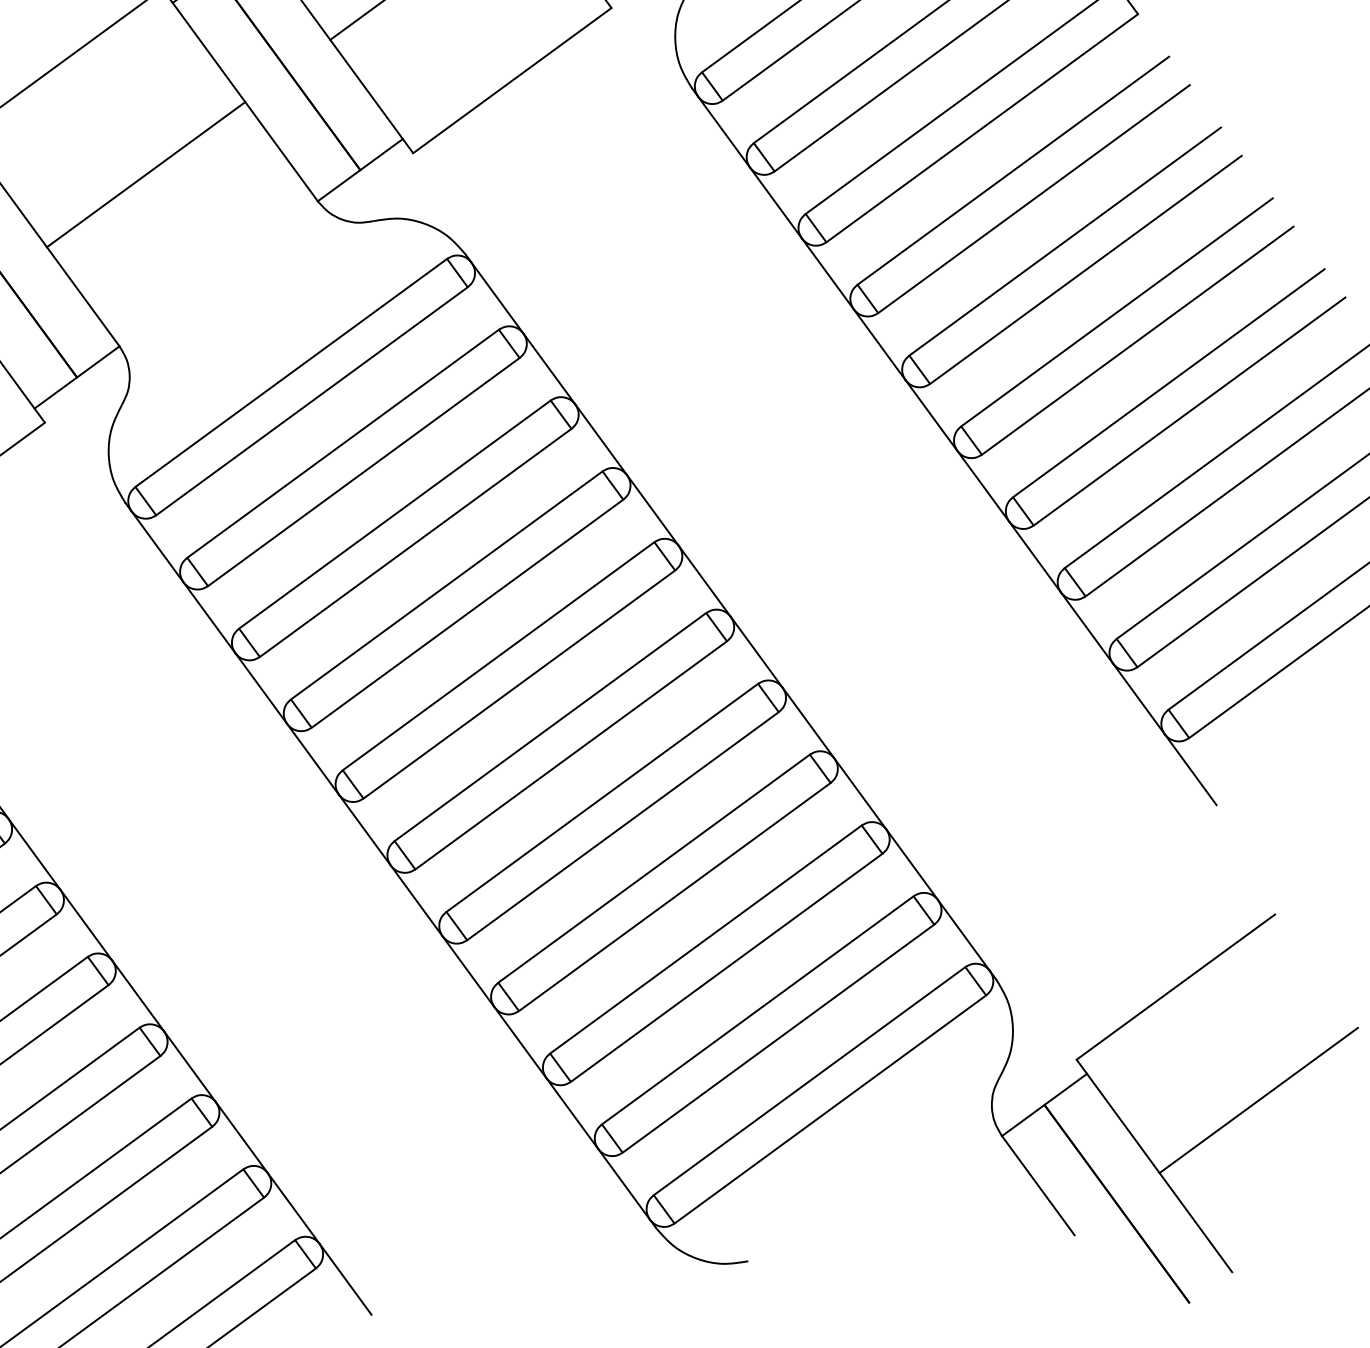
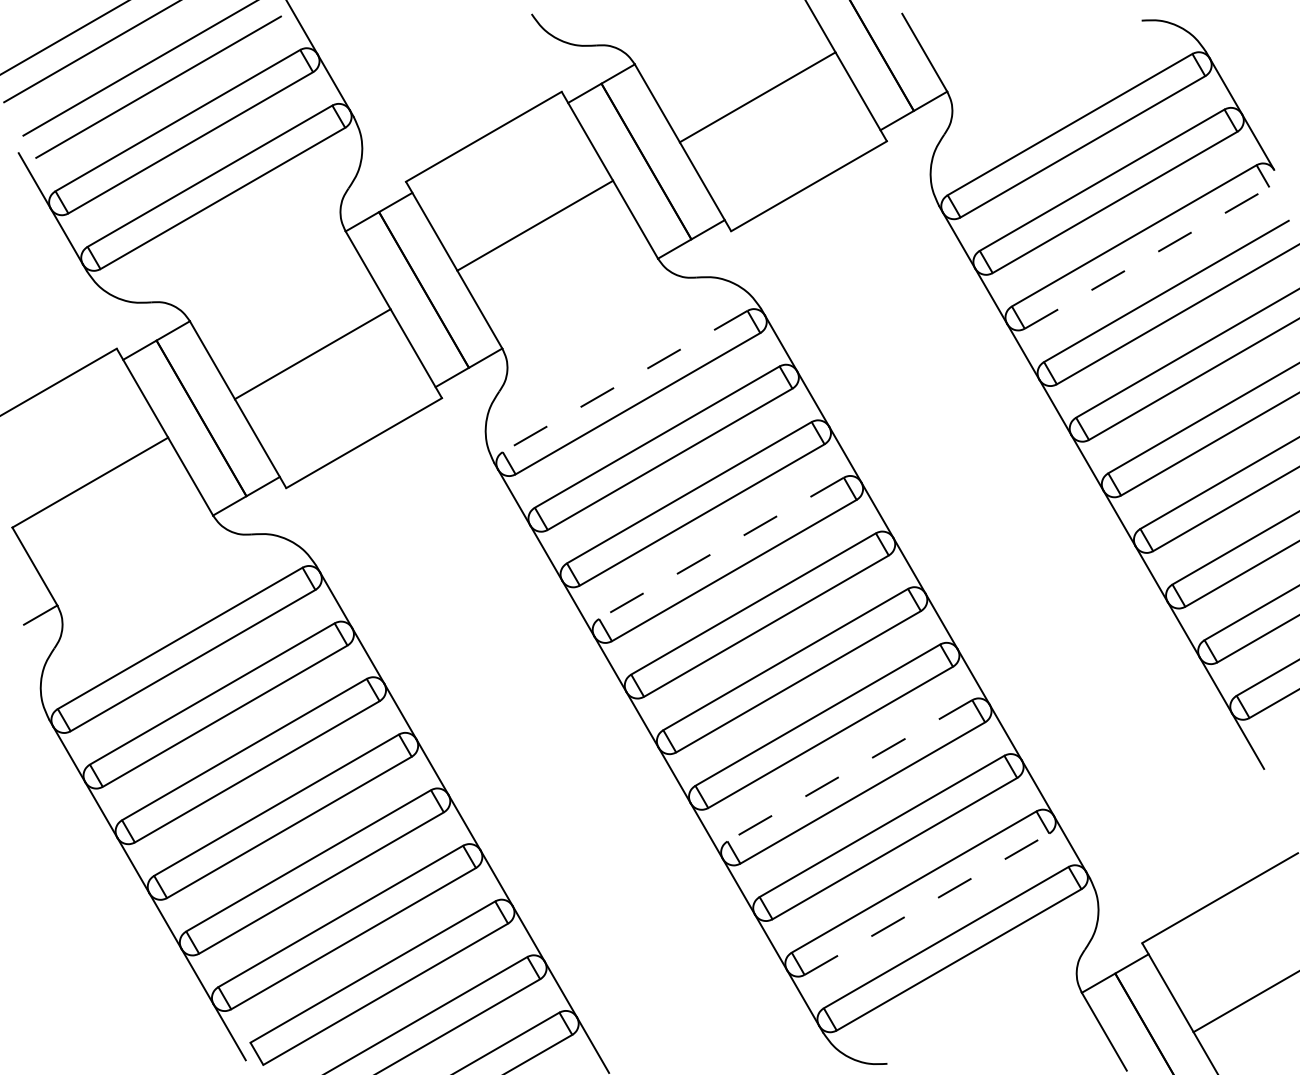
line: (982, 127) -> (1147, 257), solid -> dashed
line: (290, 373) -> (624, 381), solid -> dashed
line: (446, 585) -> (721, 548), solid -> dashed
line: (653, 869) -> (849, 771), solid -> dashed
line: (779, 1038) -> (927, 904), solid -> dashed

